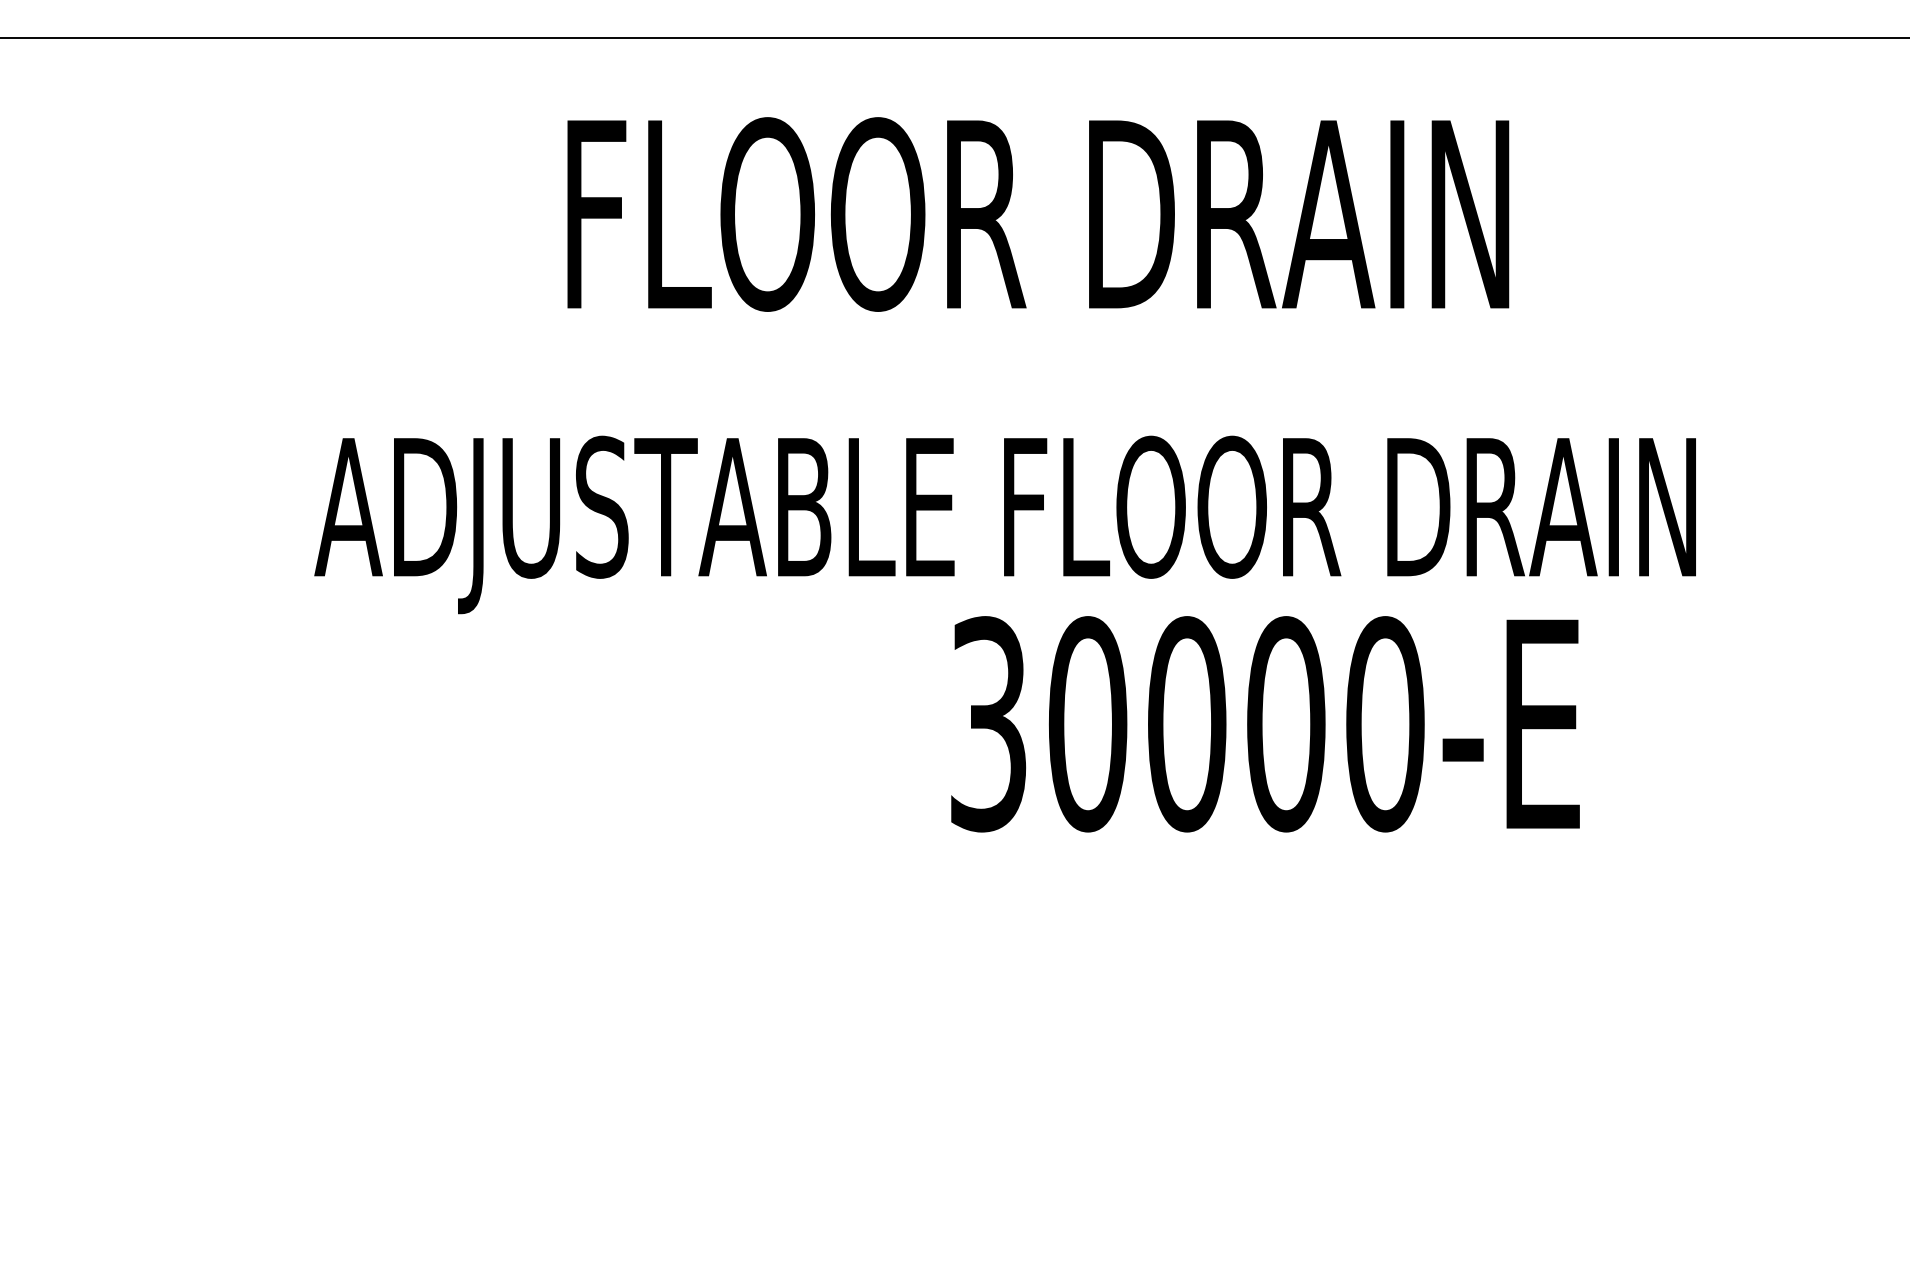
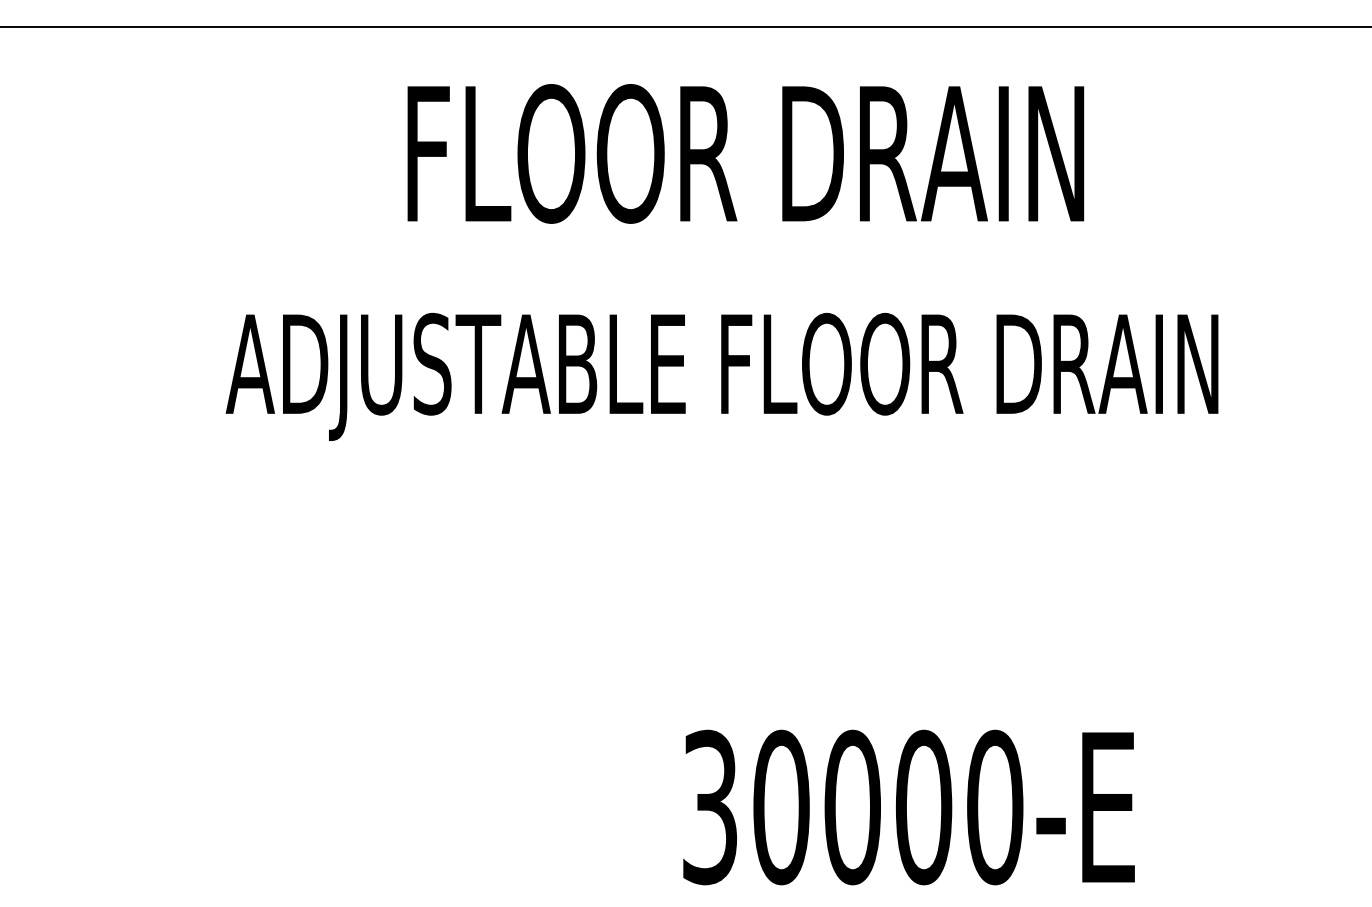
text: (1265, 724) -> (909, 807), moved

